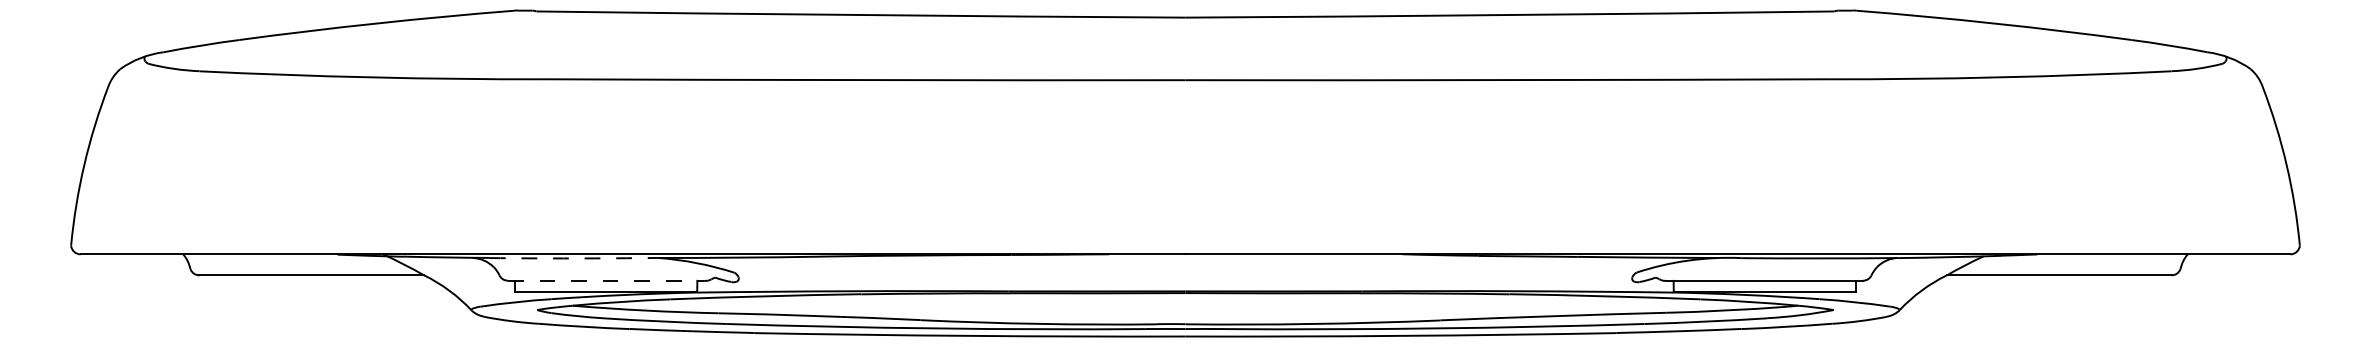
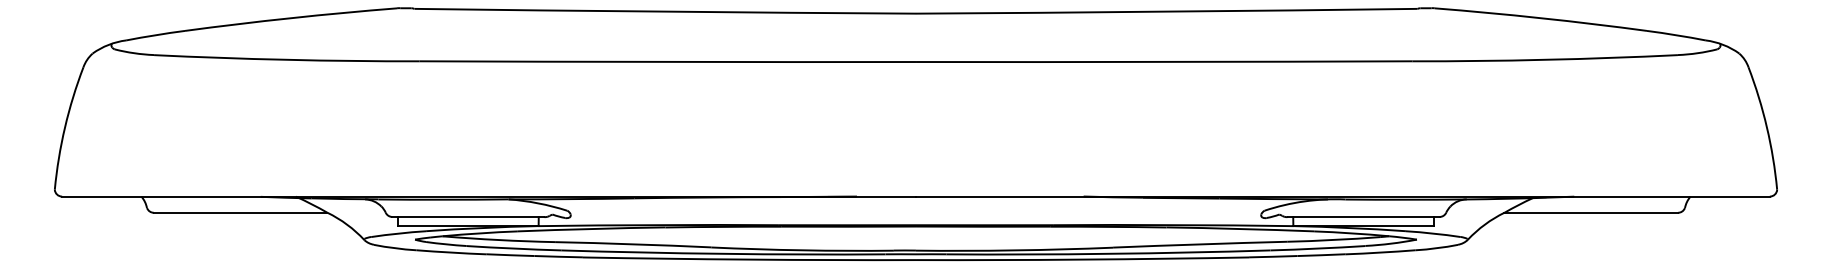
arc: (574, 258) -> (443, 199), dashed -> solid
line: (606, 280) -> (468, 216), dashed -> solid

